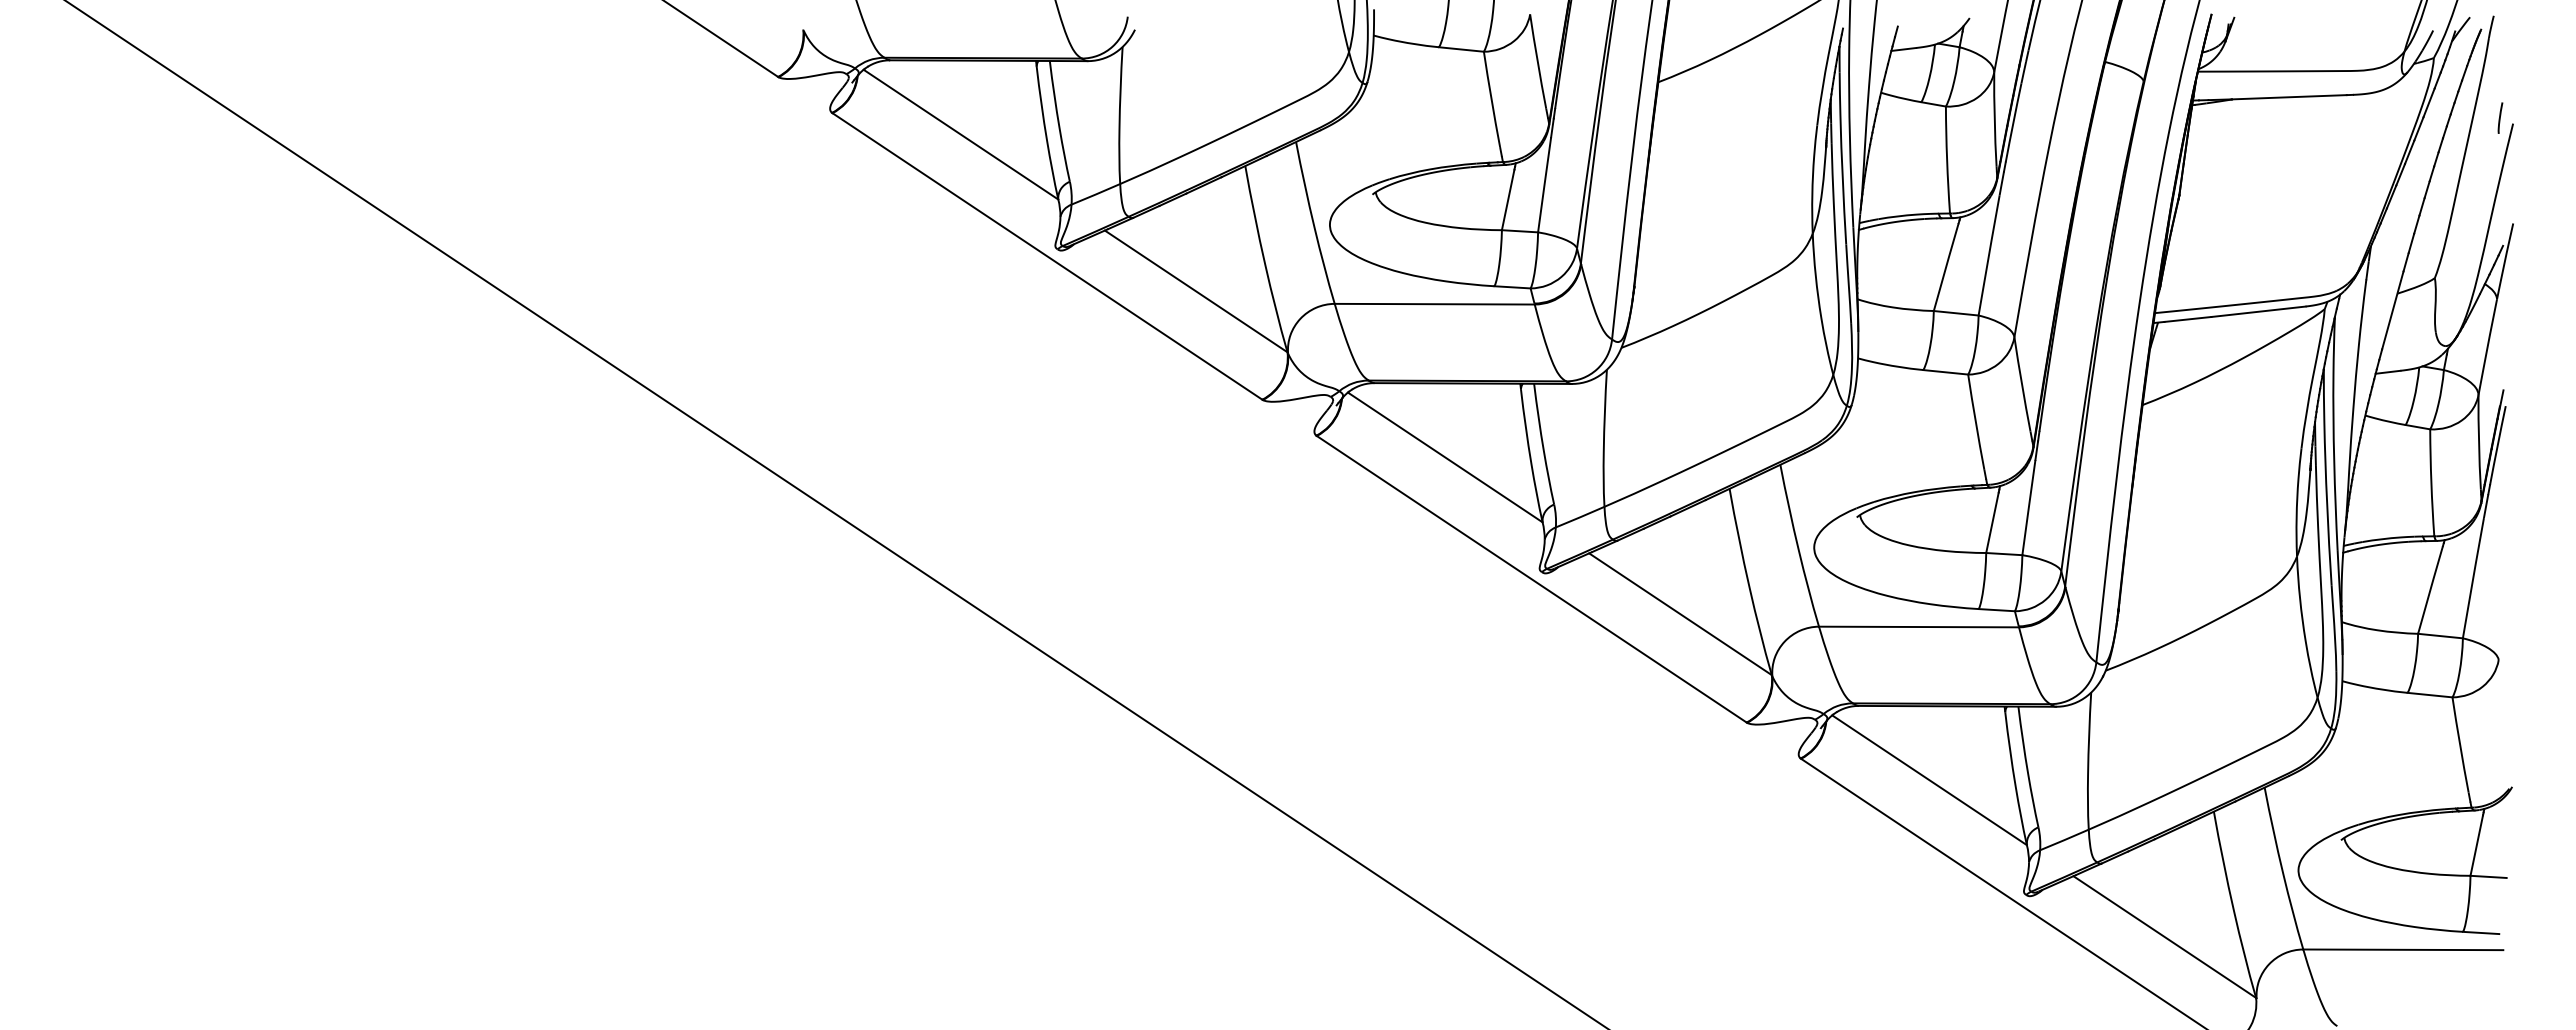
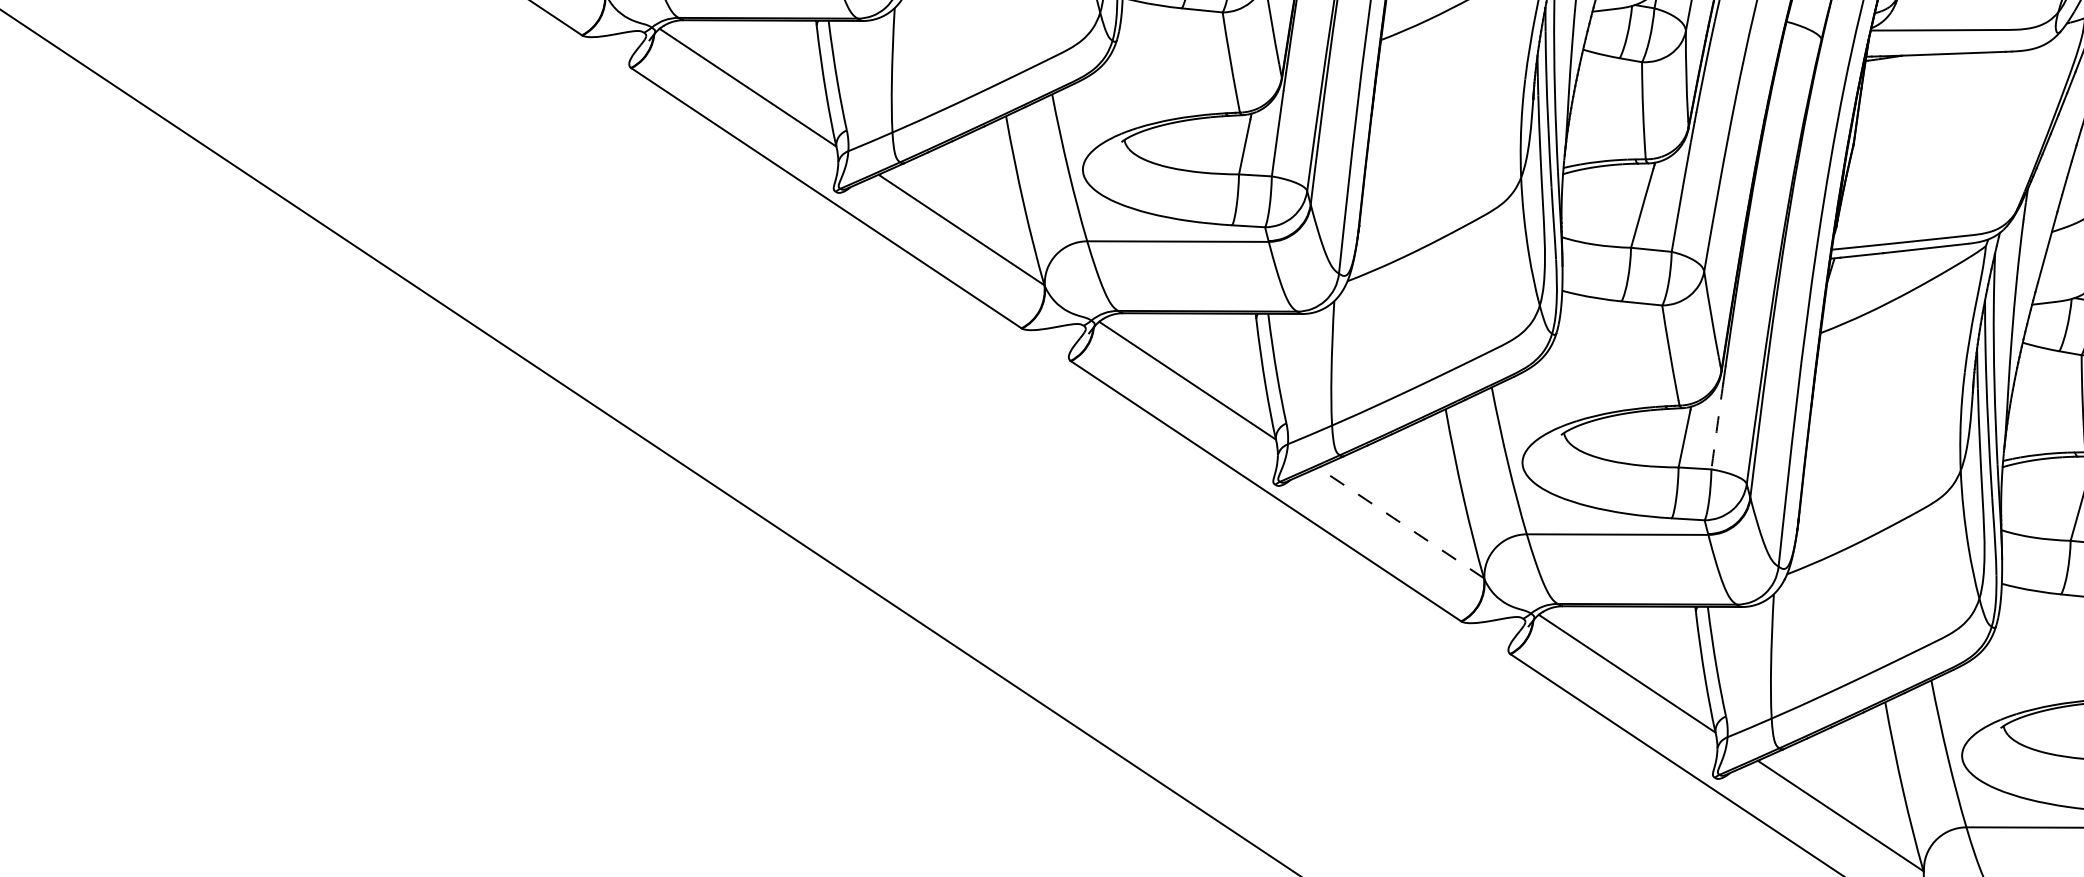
arc: (2028, 507) -> (1717, 426), solid -> dashed
line: (1680, 614) -> (1401, 523), solid -> dashed

